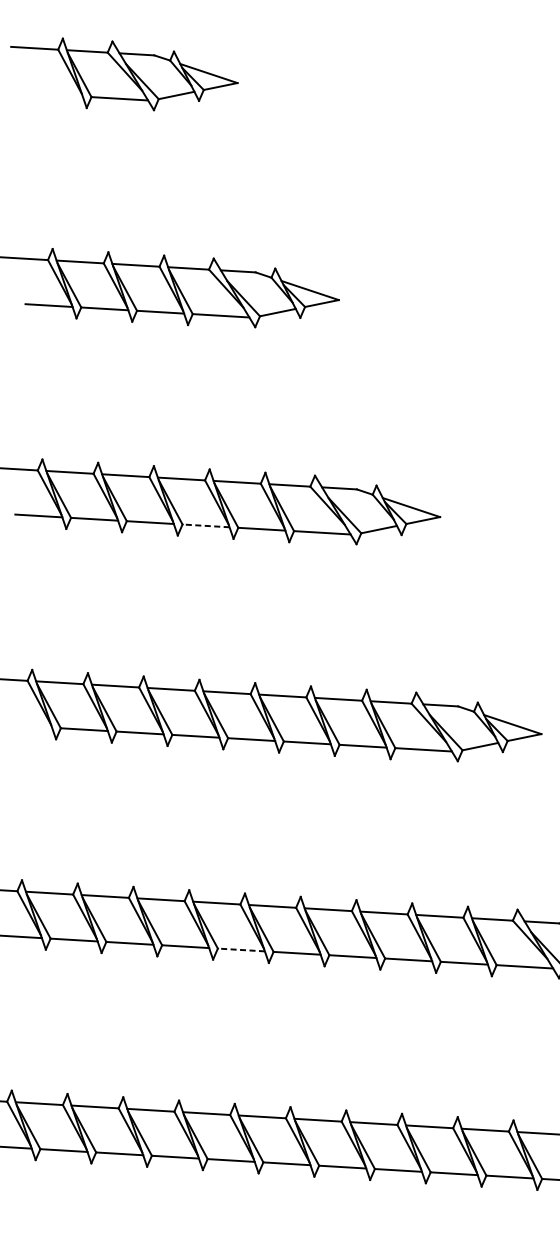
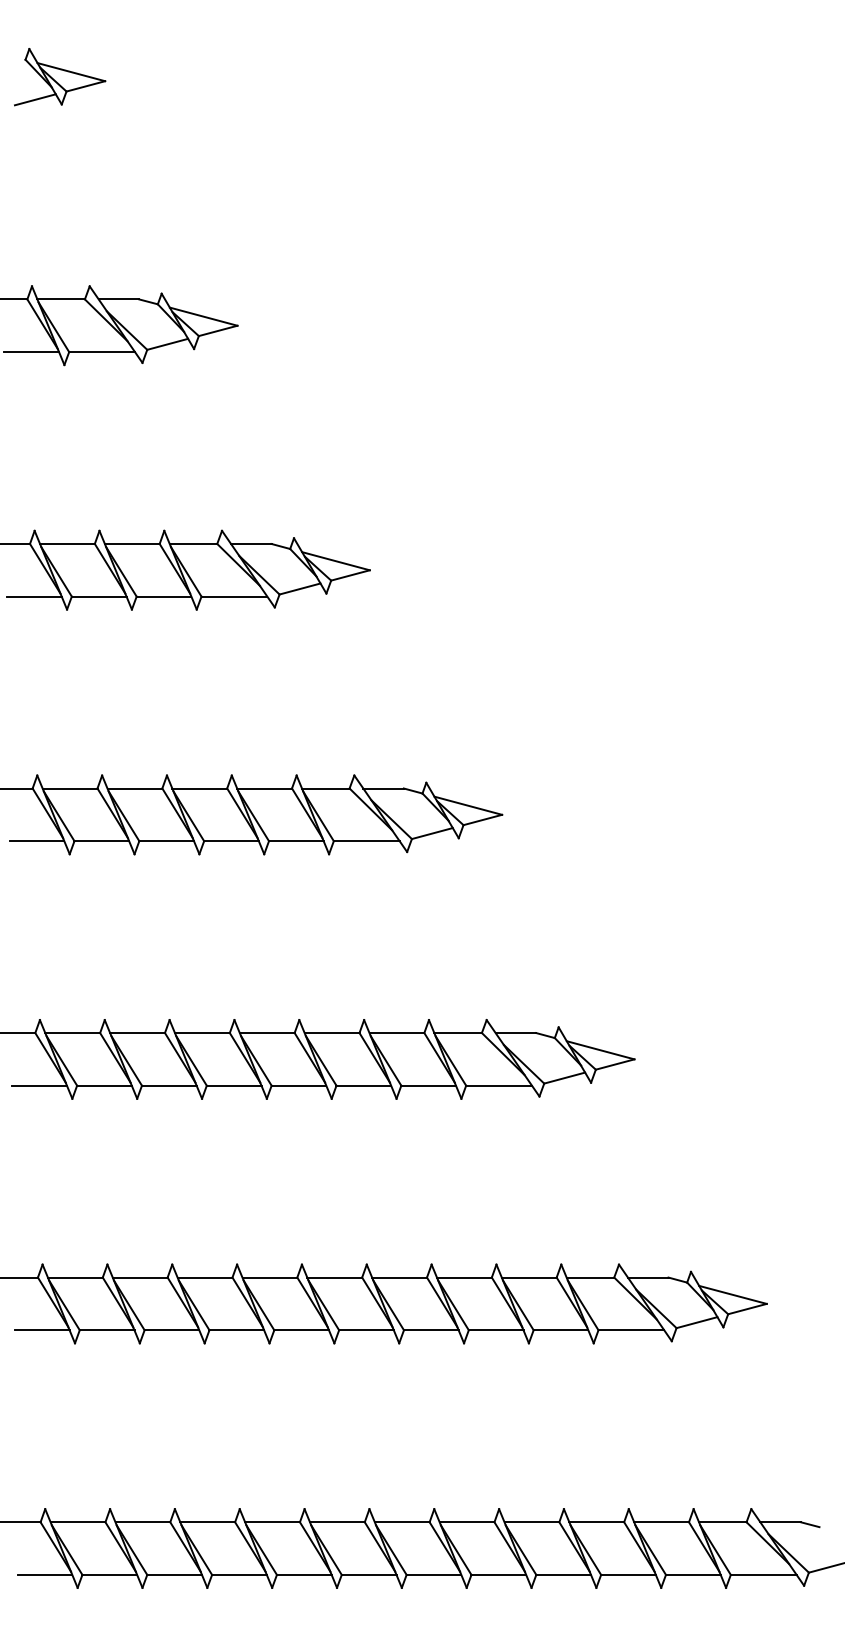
line: (59, 95) -> (31, 352), added
line: (206, 526) -> (231, 841), dashed -> solid
line: (28, 726) -> (39, 1085), added
line: (241, 950) -> (301, 1330), dashed -> solid

